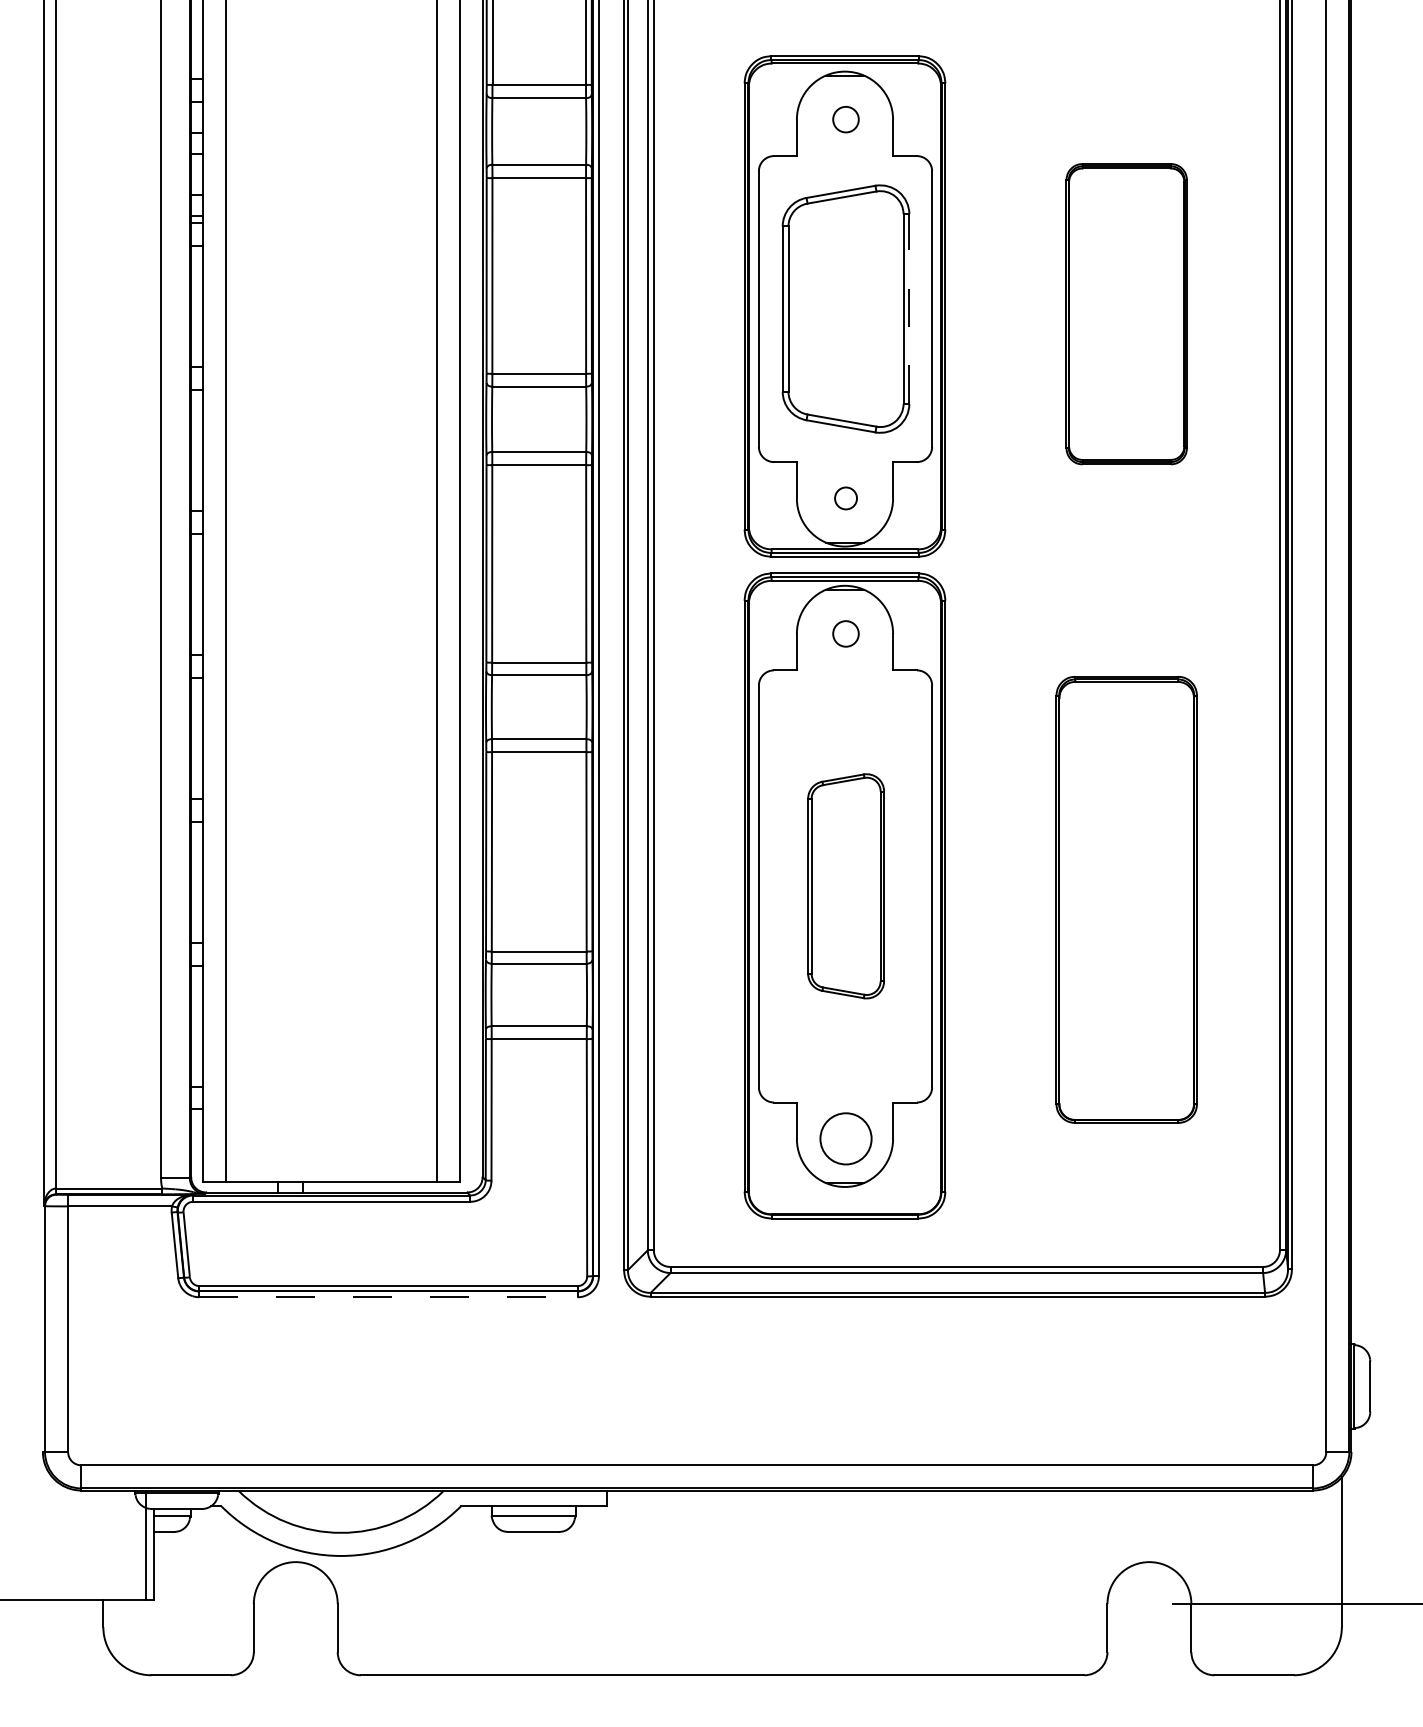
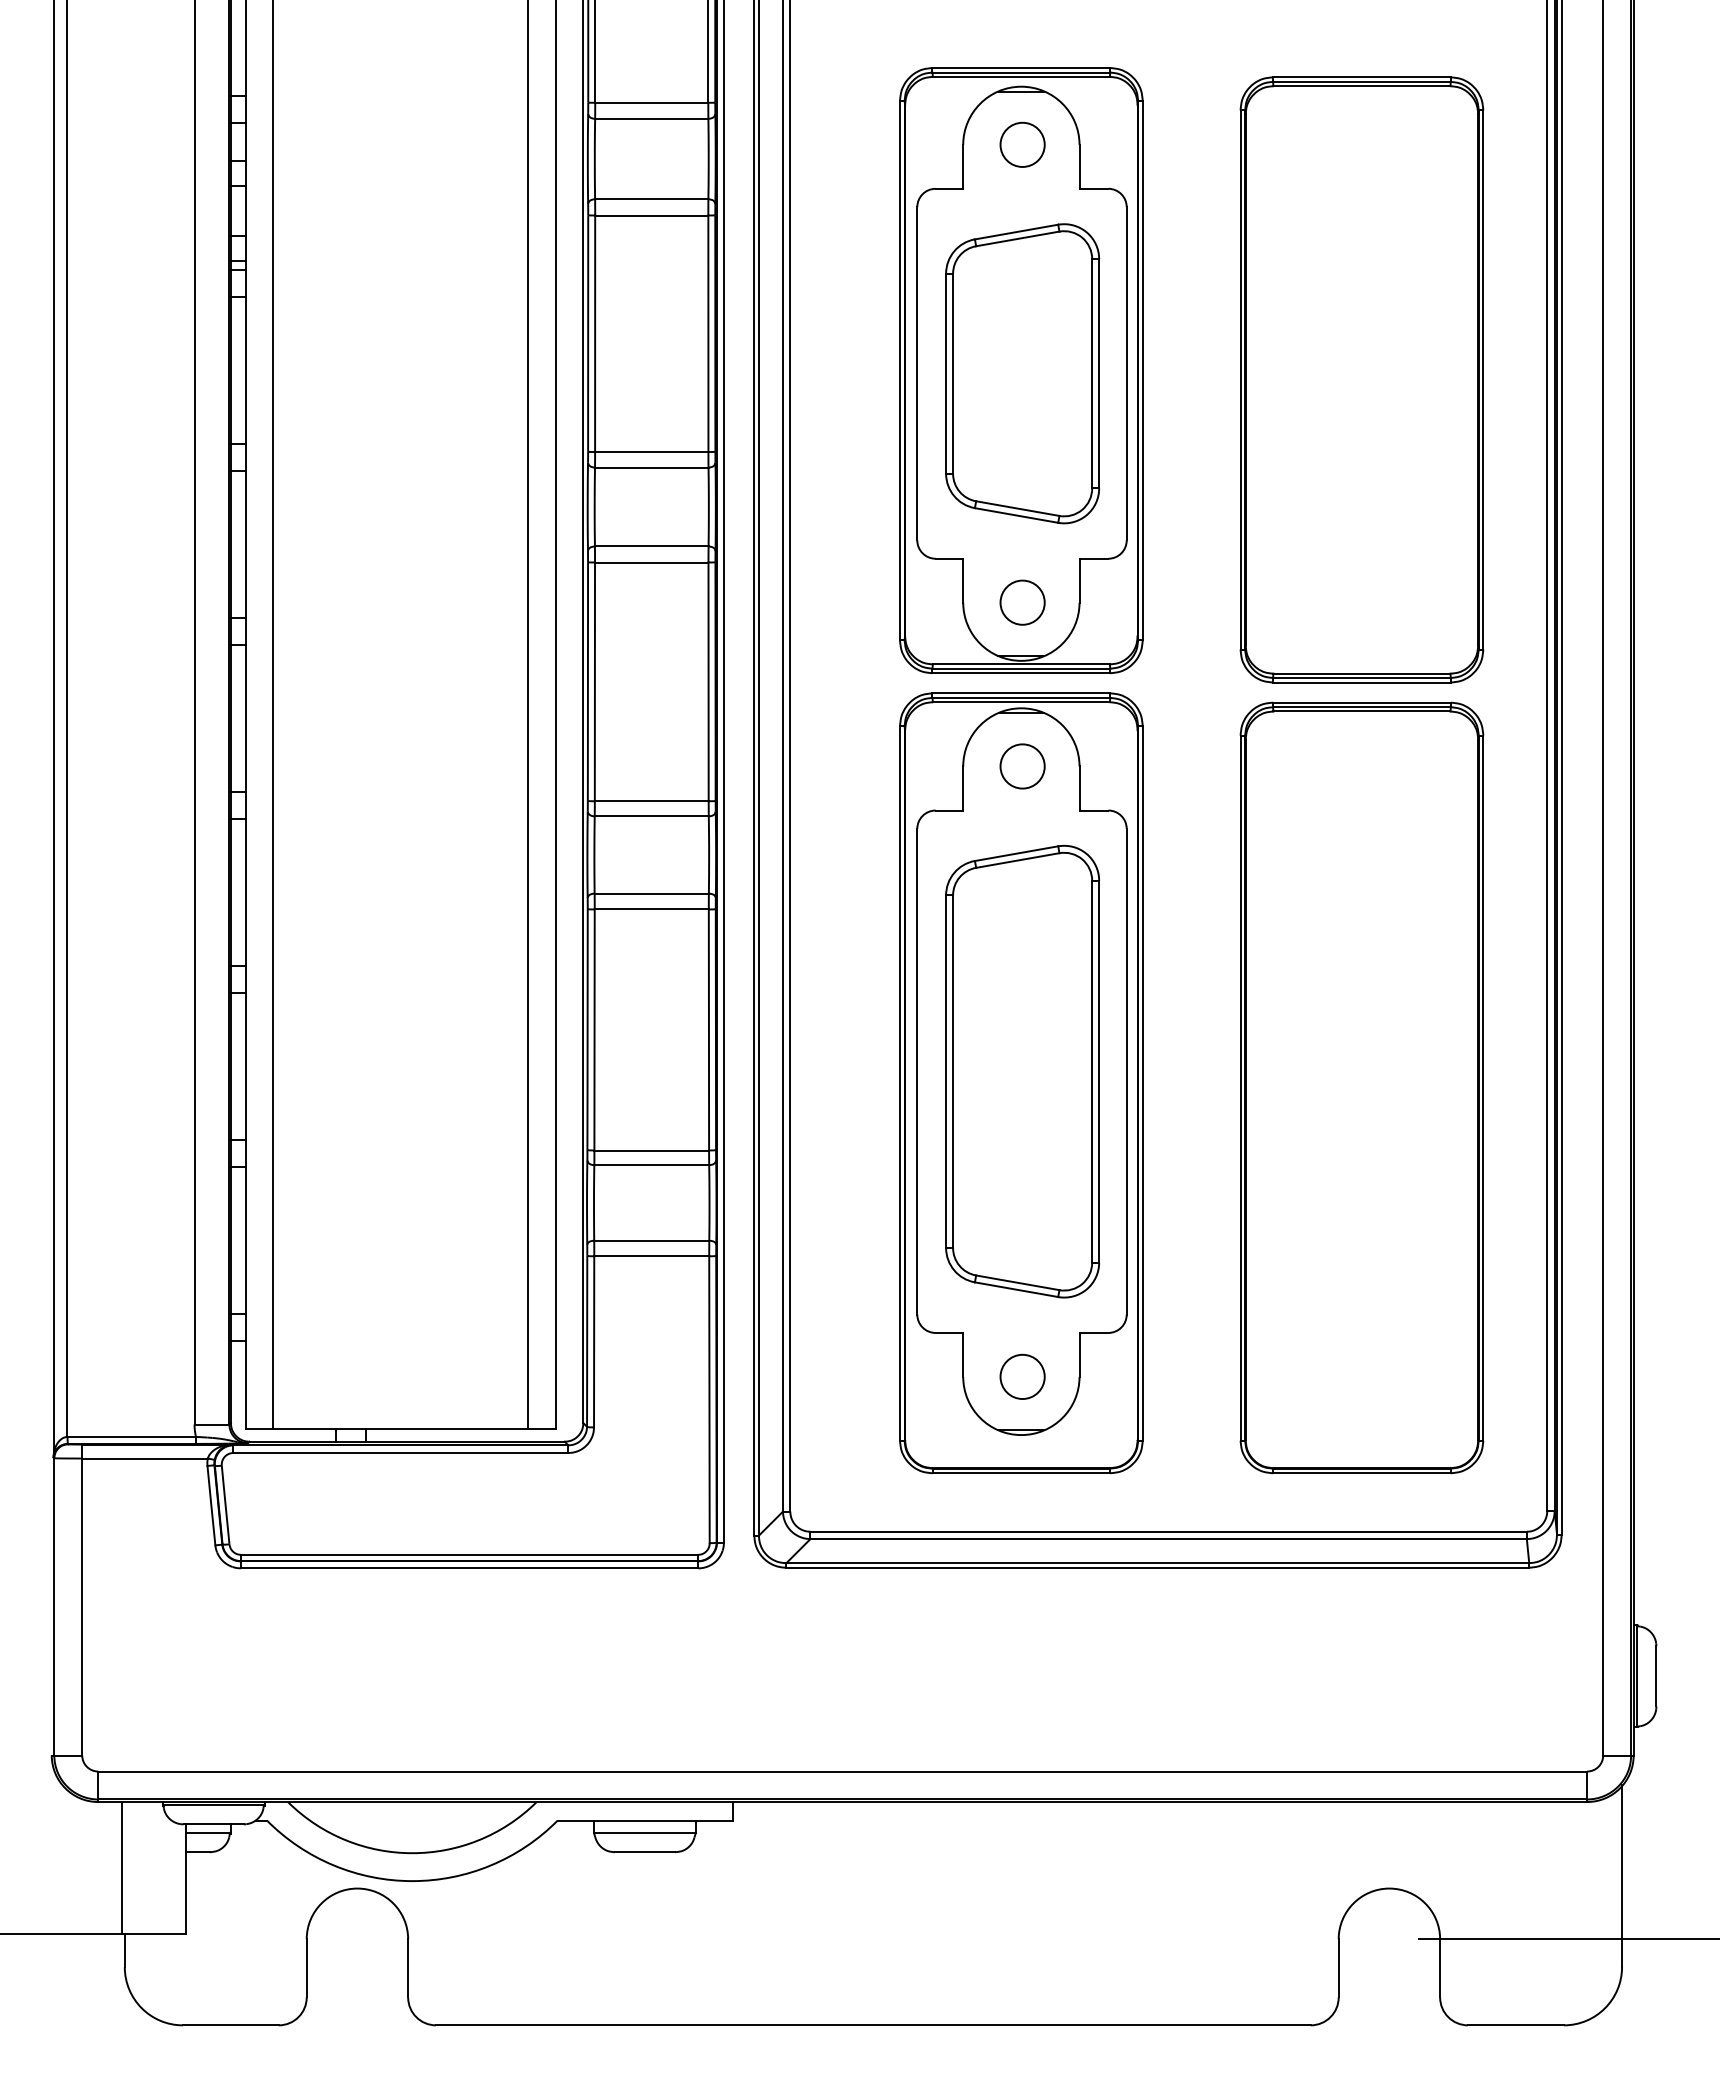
circle: (845, 119) -> (1022, 144), size x1.43
line: (909, 308) -> (1099, 373), dashed -> solid
part: (1126, 313) -> (1361, 379), size x1.67
circle: (845, 498) -> (1022, 602), size x1.67
circle: (845, 633) -> (1022, 766), size x1.43
part: (845, 886) -> (1022, 1071), size x1.67
part: (1126, 899) -> (1361, 1087), size x1.43
circle: (845, 1138) -> (1022, 1376), size x0.71
line: (388, 1297) -> (469, 1568), dashed -> solid
line: (146, 1544) -> (121, 1867), moved

